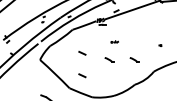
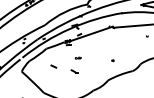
part: (134, 59) -> (93, 71), removed
line: (81, 75) -> (53, 83), removed

